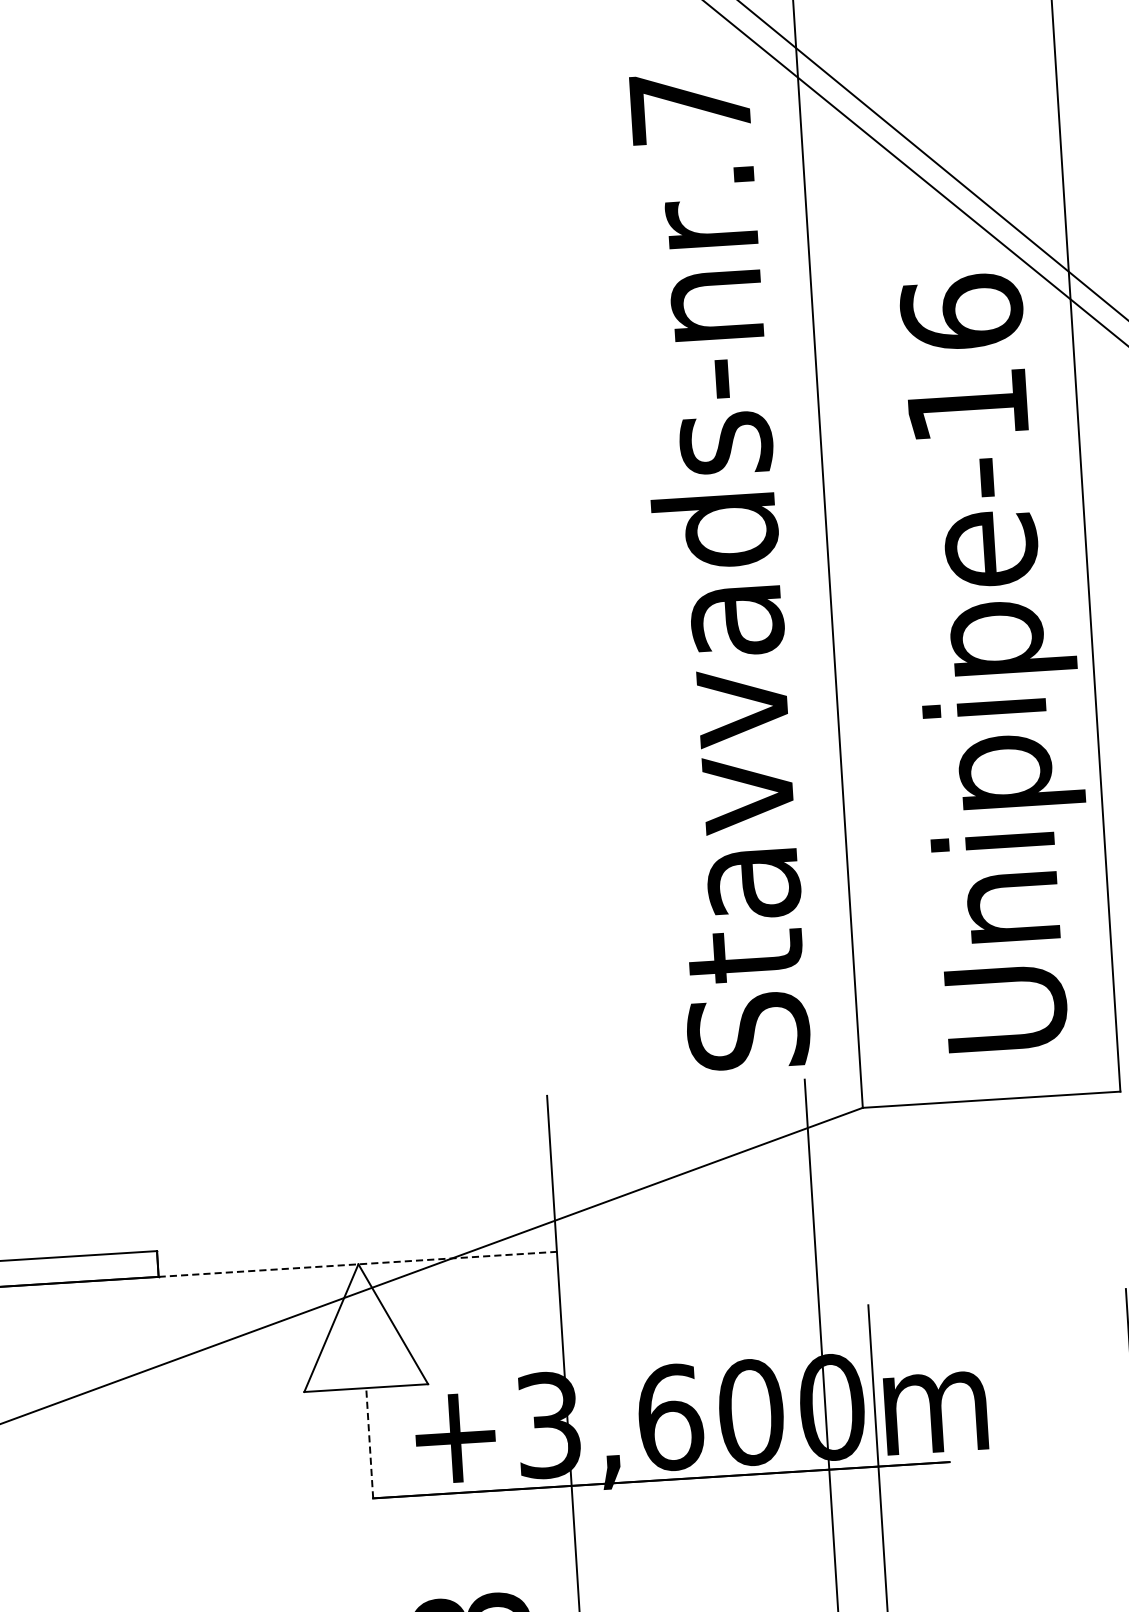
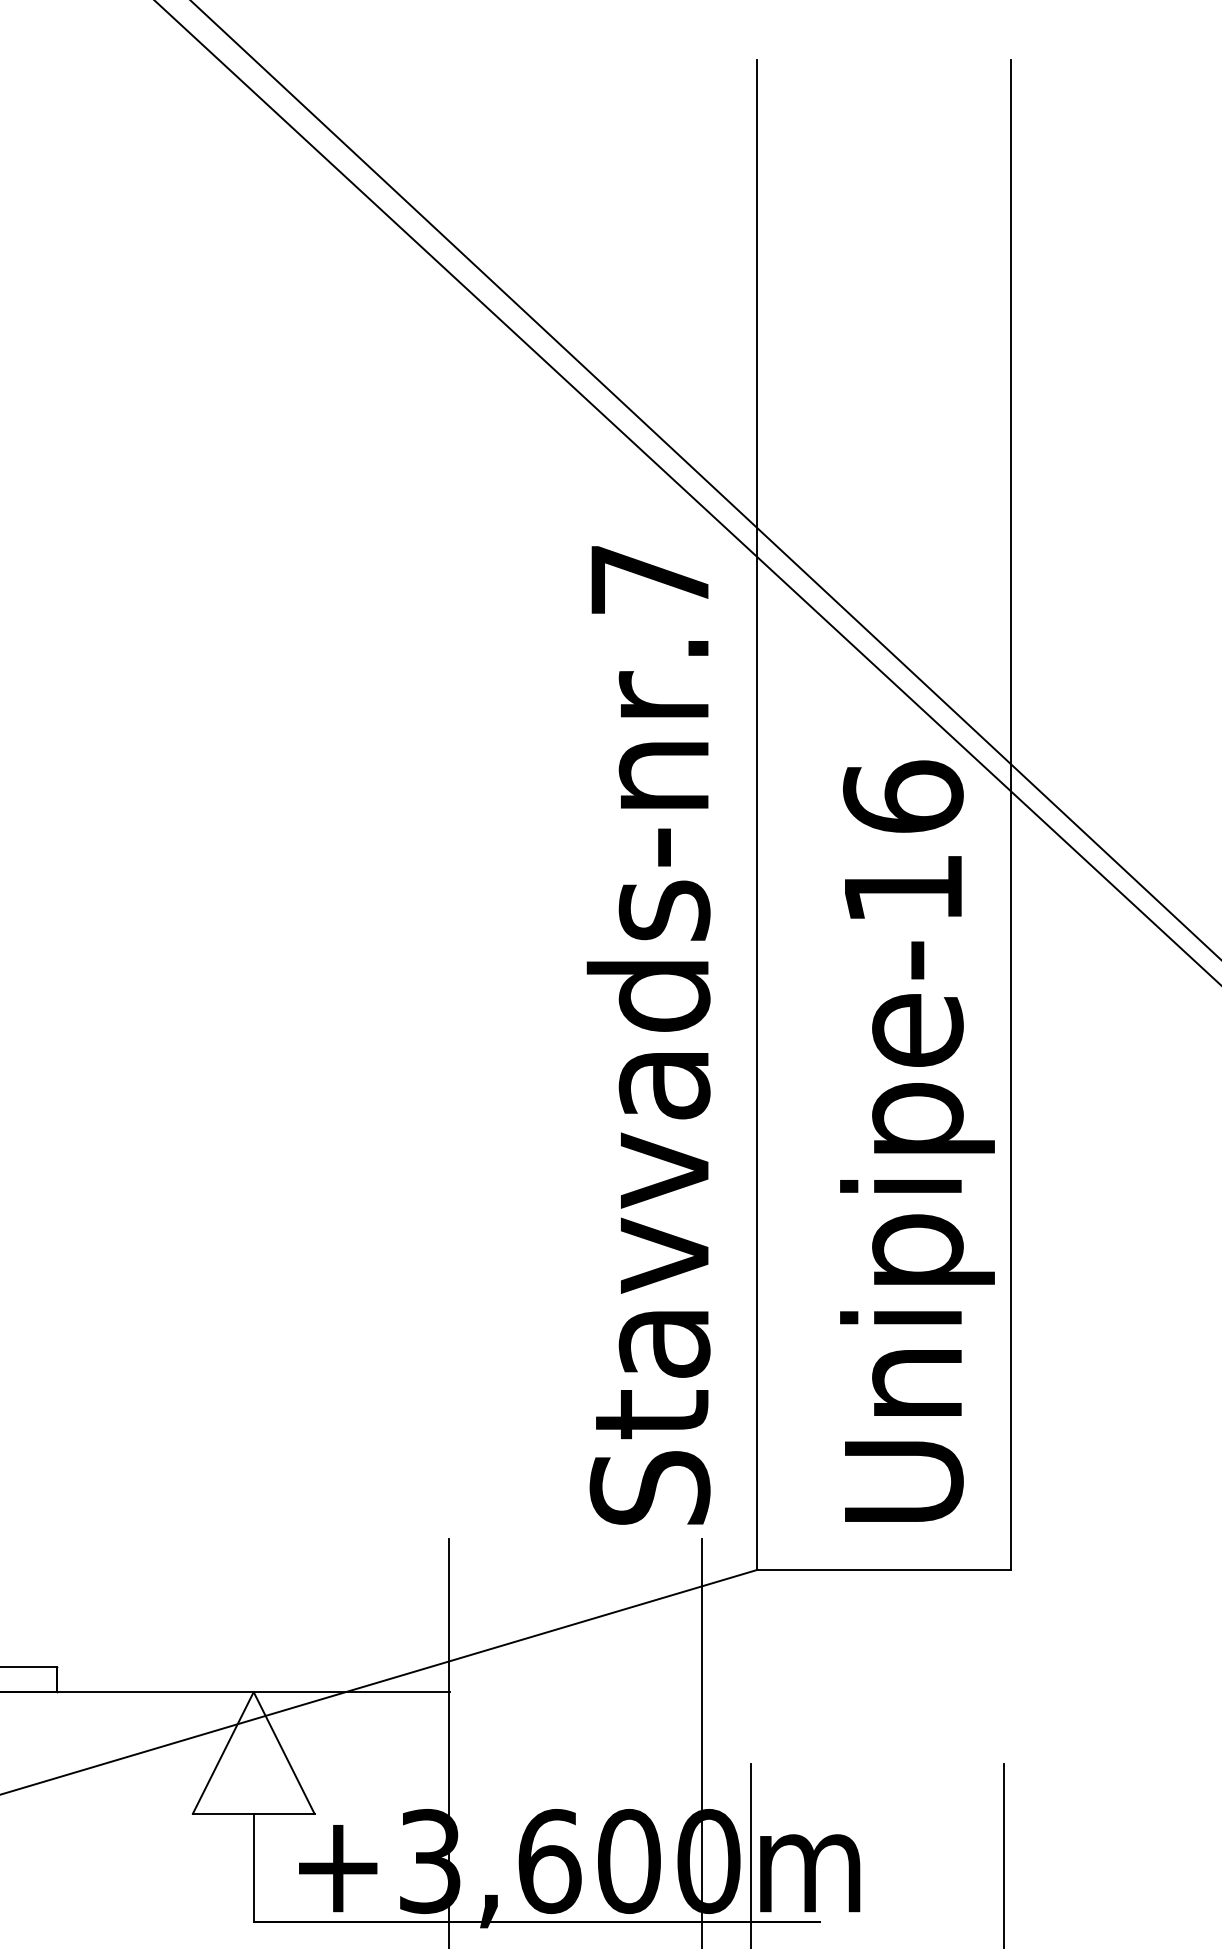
line: (359, 1264) -> (254, 1692), dashed -> solid
line: (369, 1442) -> (253, 1867), dashed -> solid

